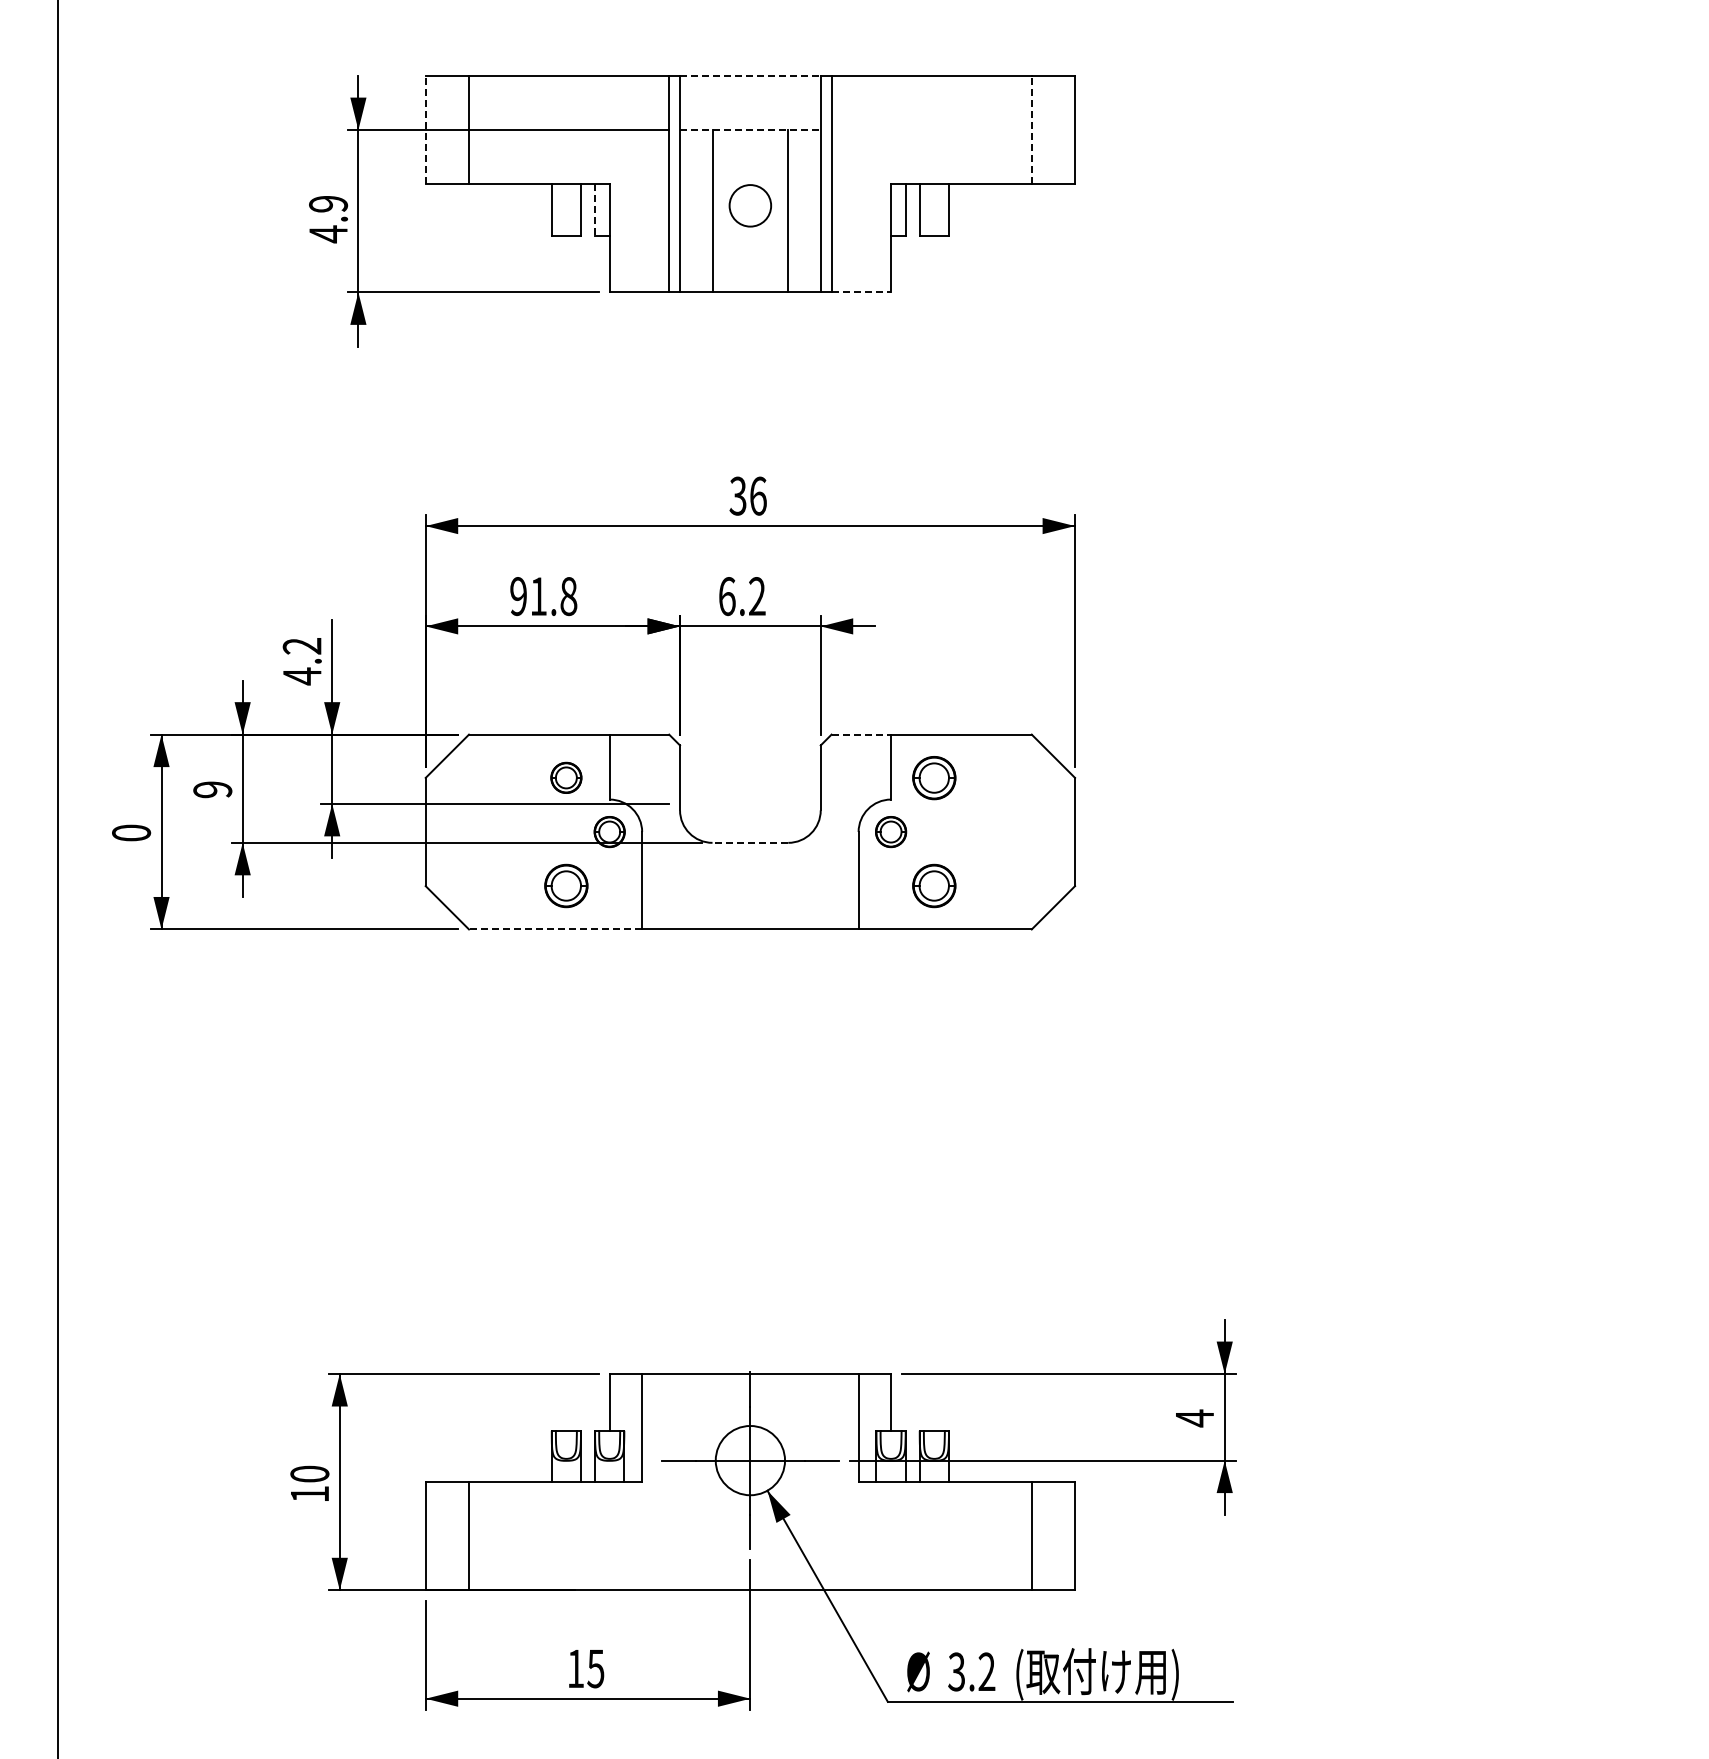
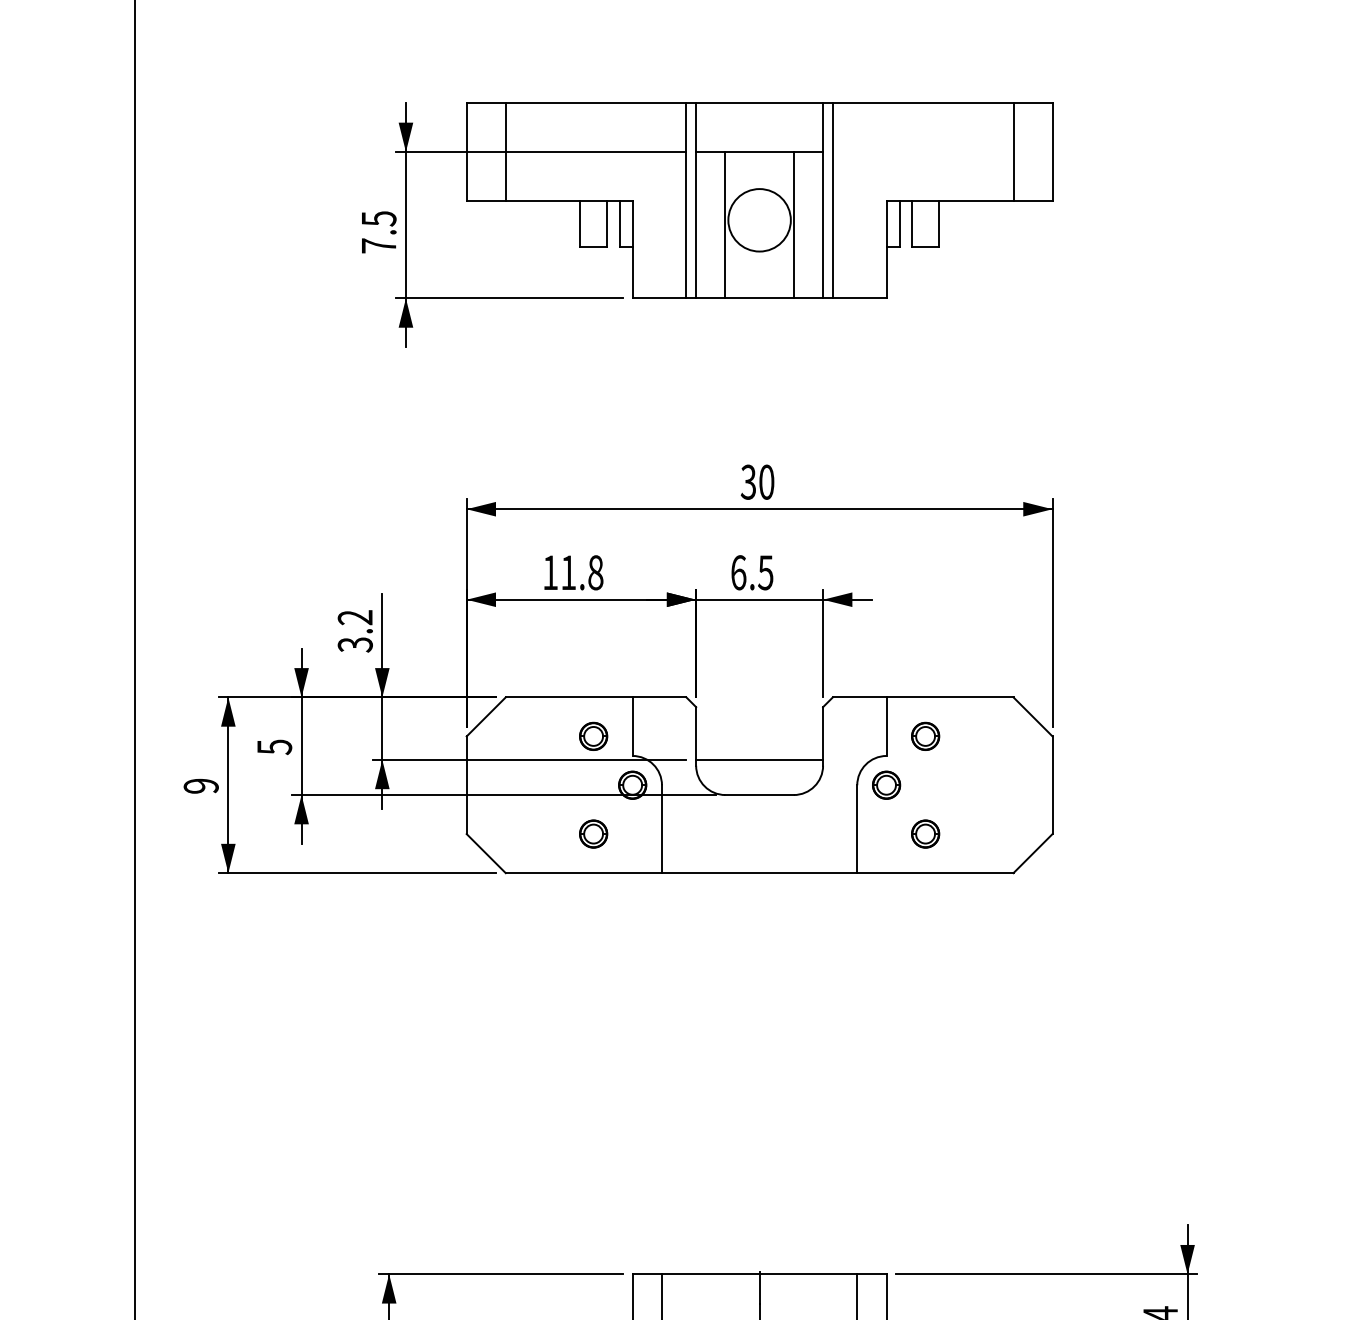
line: (750, 75) -> (759, 102), dashed -> solid
line: (425, 129) -> (466, 151), dashed -> solid
line: (1031, 129) -> (1013, 151), dashed -> solid
line: (750, 130) -> (759, 152), dashed -> solid
circle: (750, 205) -> (759, 220), size x1.67
line: (595, 209) -> (619, 223), dashed -> solid
text: (328, 219) -> (378, 232), 4.9 -> 7.5
line: (861, 292) -> (859, 298), dashed -> solid
text: (758, 495) -> (766, 481), 36 -> 30
text: (518, 596) -> (550, 572), 91.8 -> 11.8
text: (756, 596) -> (765, 572), 6.2 -> 6.5
text: (301, 676) -> (354, 644), 4.2 -> 3.2
line: (861, 734) -> (859, 697), dashed -> solid
part: (934, 777) -> (925, 736), size x0.71
text: (212, 789) -> (274, 746), 9 -> 5
line: (750, 803) -> (759, 759), added
text: (131, 832) -> (201, 785), 0 -> 9
line: (750, 842) -> (759, 794), dashed -> solid
part: (566, 886) -> (593, 834), size x0.71
part: (934, 886) -> (925, 834), size x0.71
line: (555, 929) -> (583, 873), dashed -> solid

